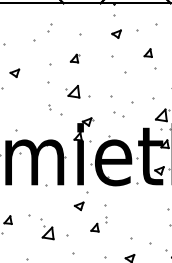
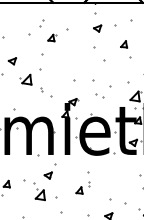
part: (75, 57) -> (52, 37), moved
part: (72, 91) -> (25, 79), moved
part: (80, 201) -> (49, 171), moved

